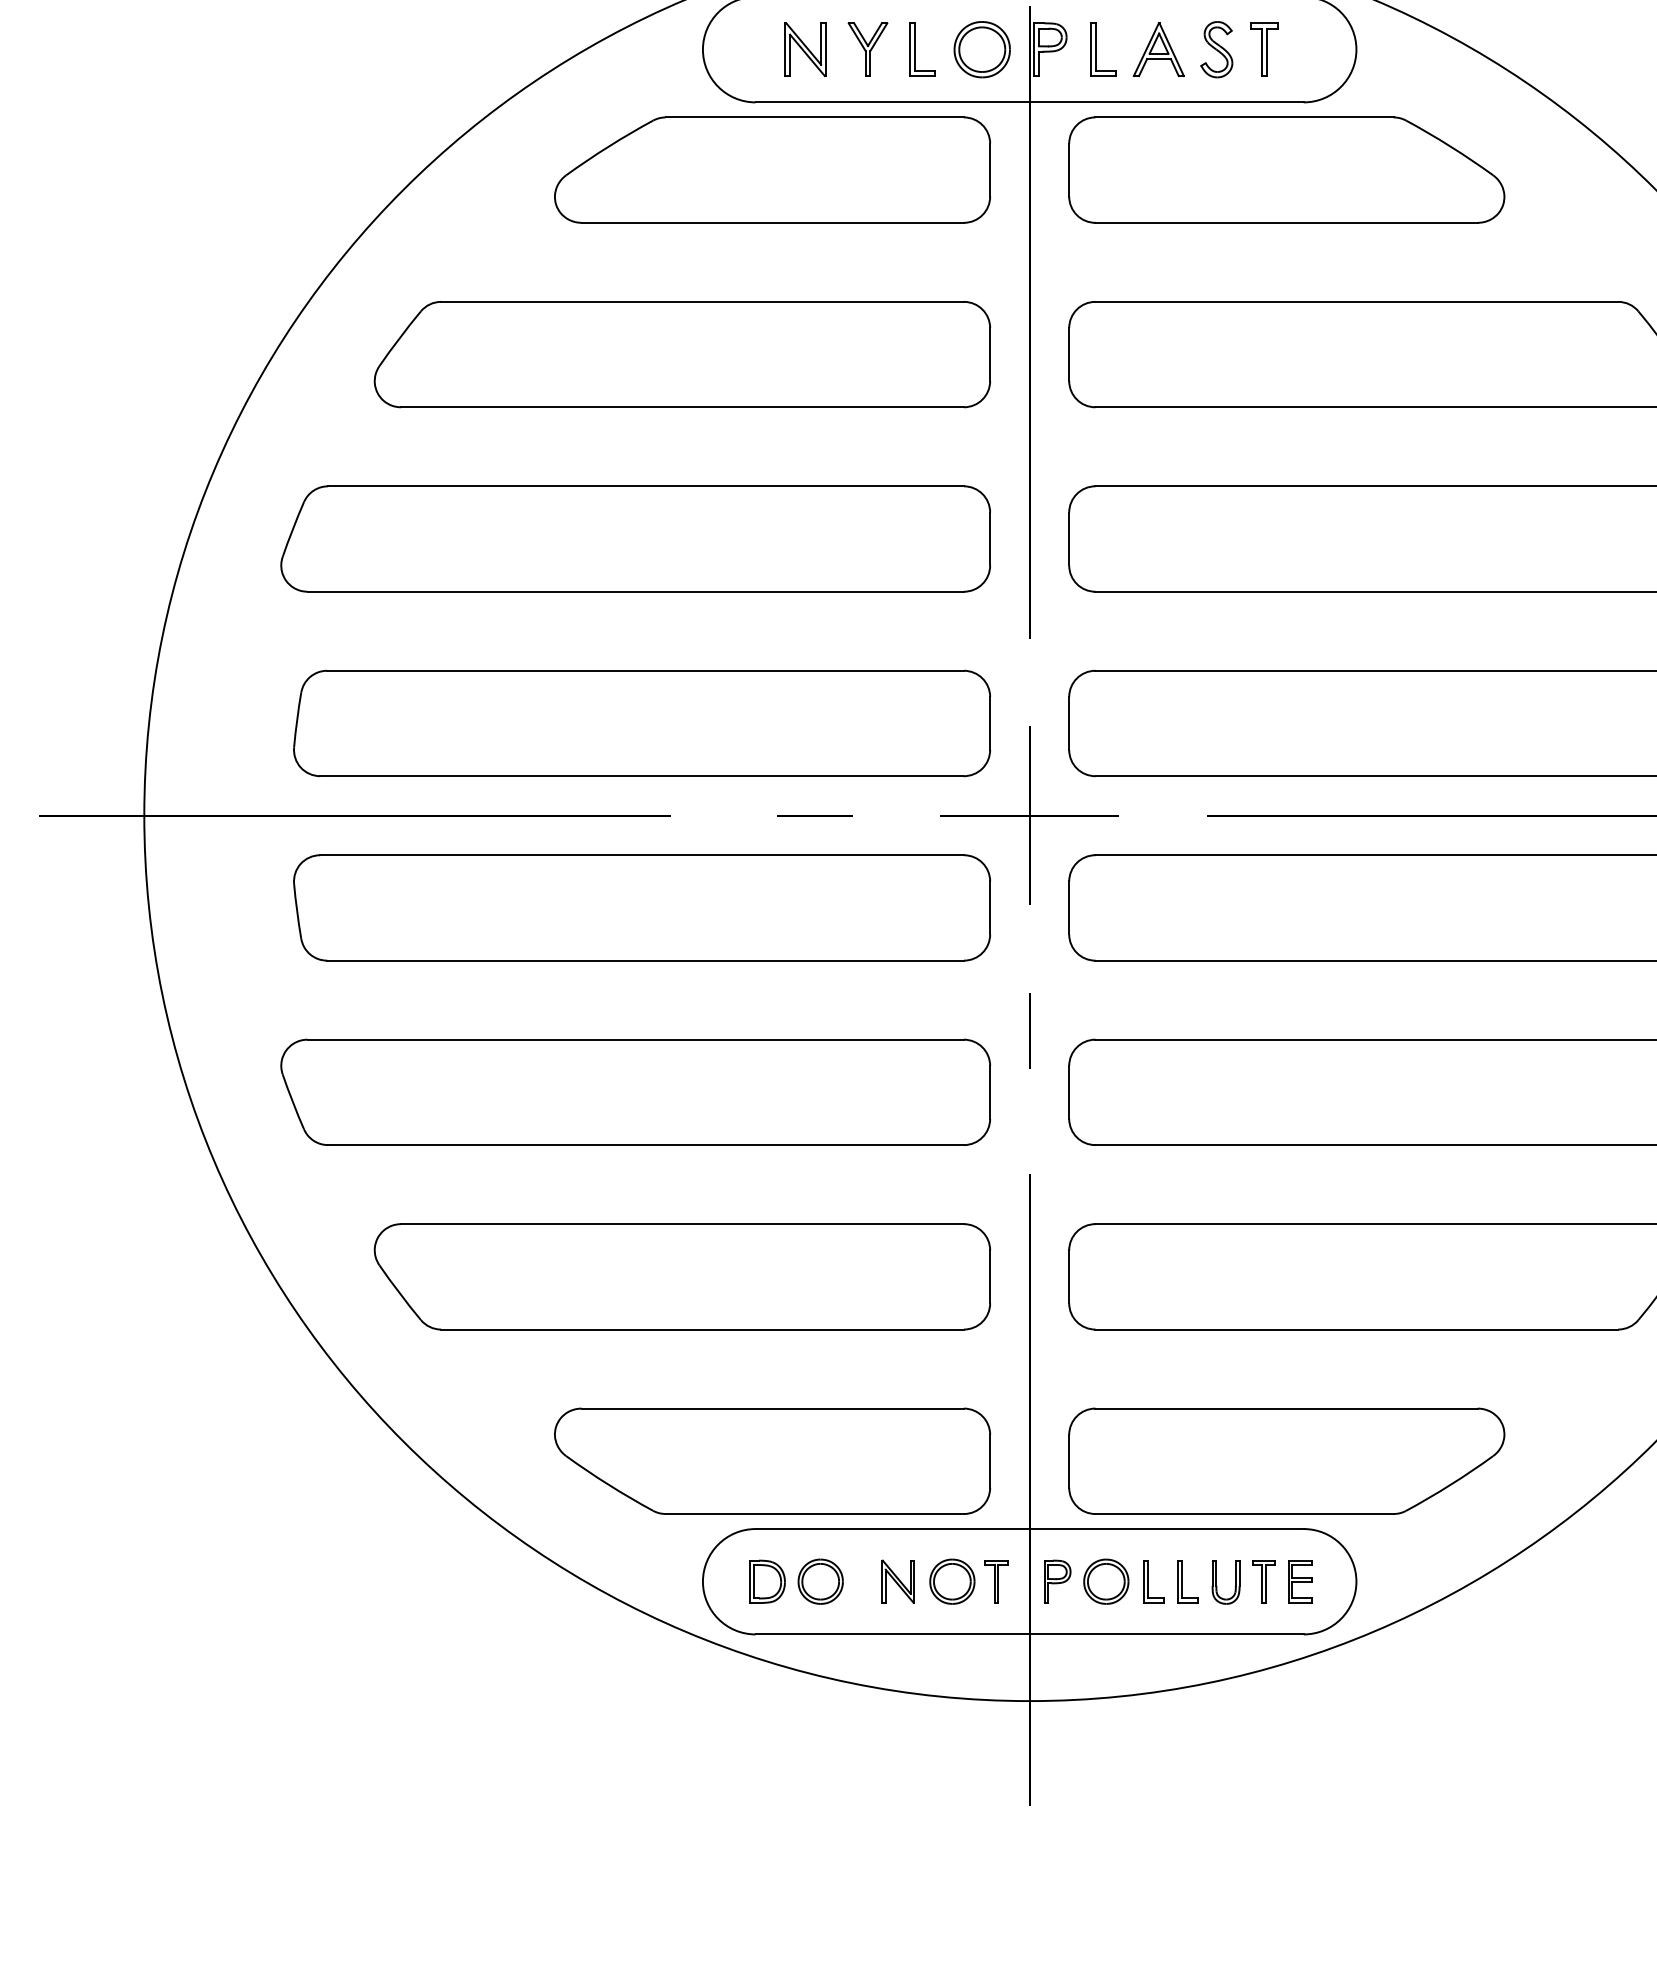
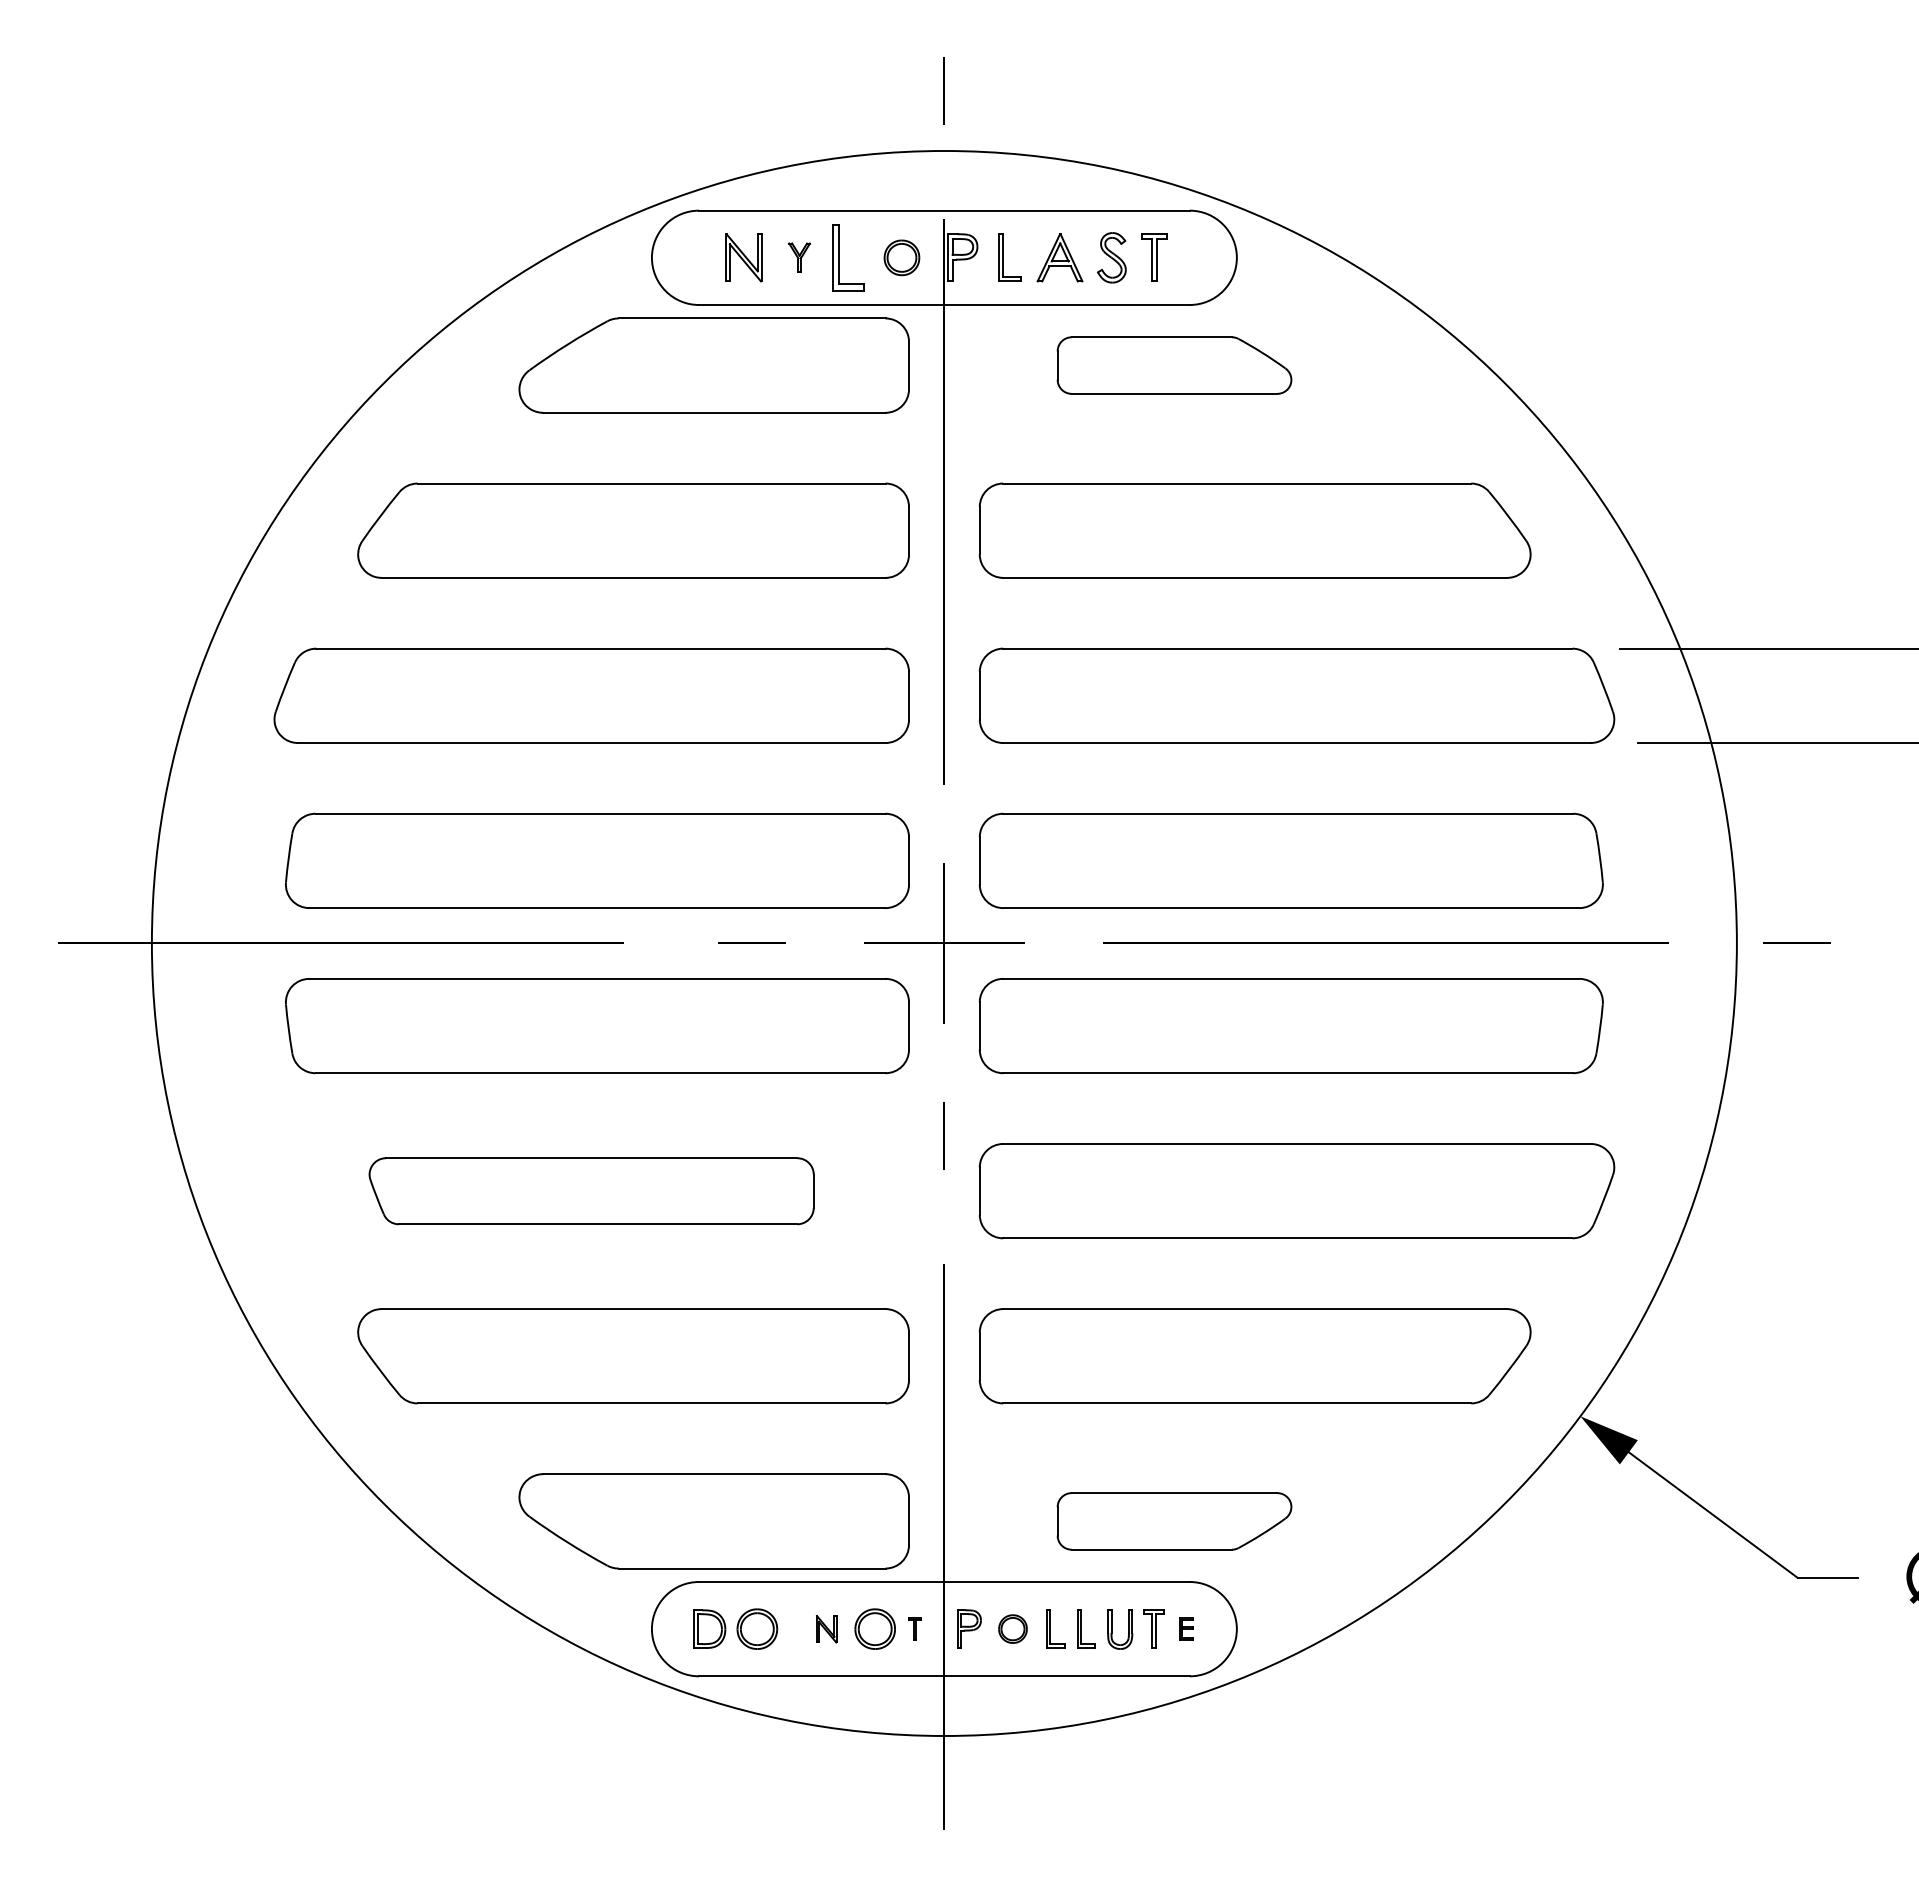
part: (867, 49) -> (799, 257), size x0.6
part: (922, 49) -> (848, 257), size x1.4
part: (981, 49) -> (901, 257), size x0.7
part: (1286, 169) -> (1174, 365), size x0.6
part: (635, 1092) -> (591, 1191), size x0.7
part: (1286, 1461) -> (1174, 1521), size x0.6
part: (996, 1581) -> (914, 1628), size x0.6
part: (1105, 1581) -> (1012, 1628), size x0.7
part: (1300, 1581) -> (1186, 1628), size x0.6
part: (897, 1582) -> (826, 1629), size x0.7

